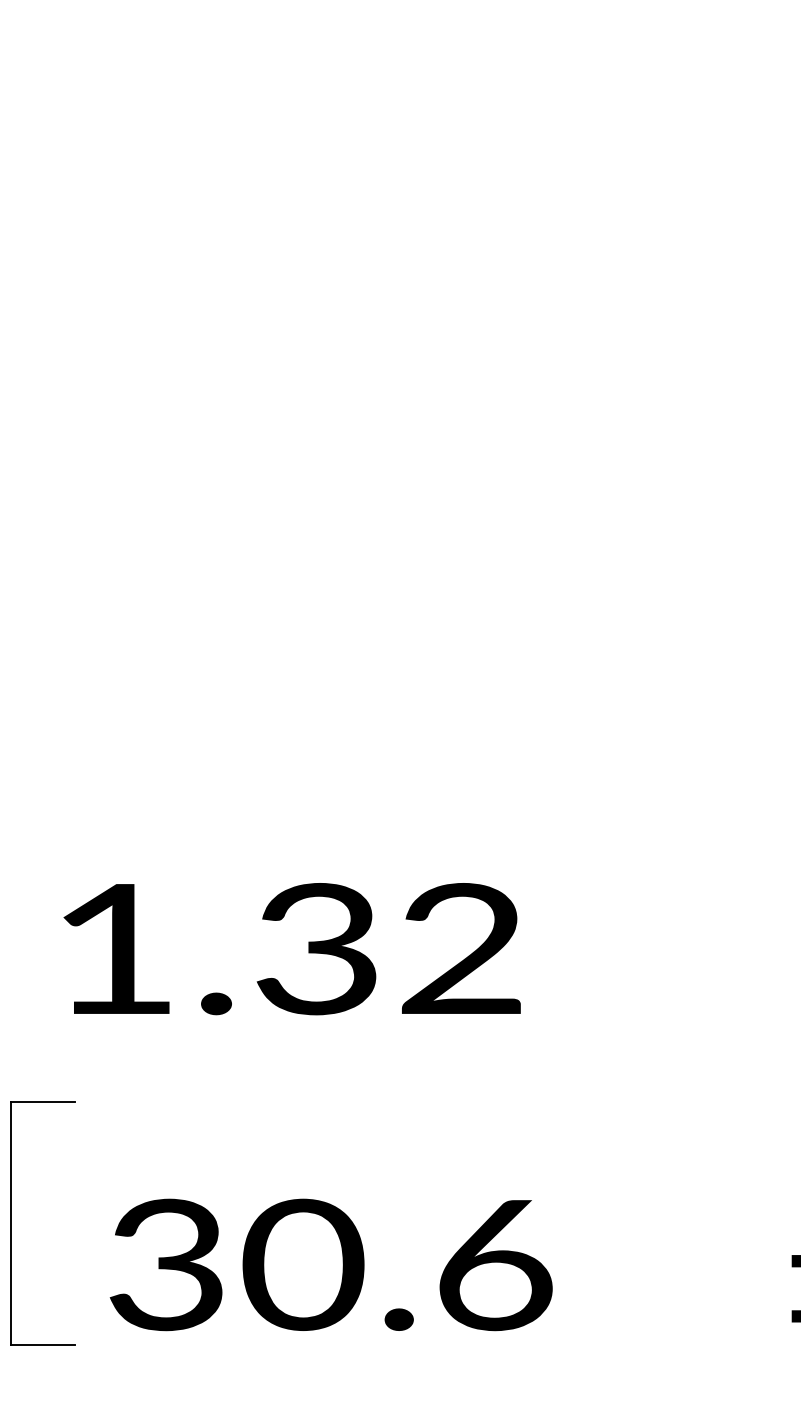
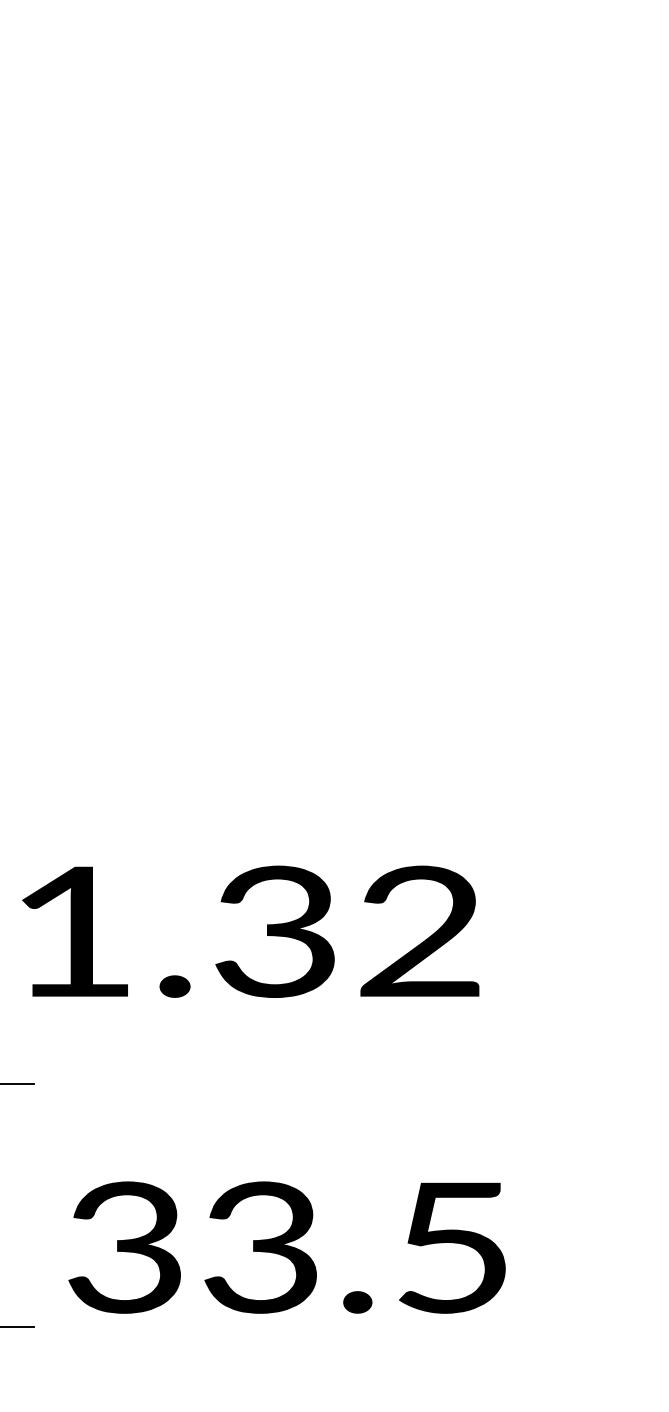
text: (397, 1264) -> (356, 1247), 30.6 -> 33.5

